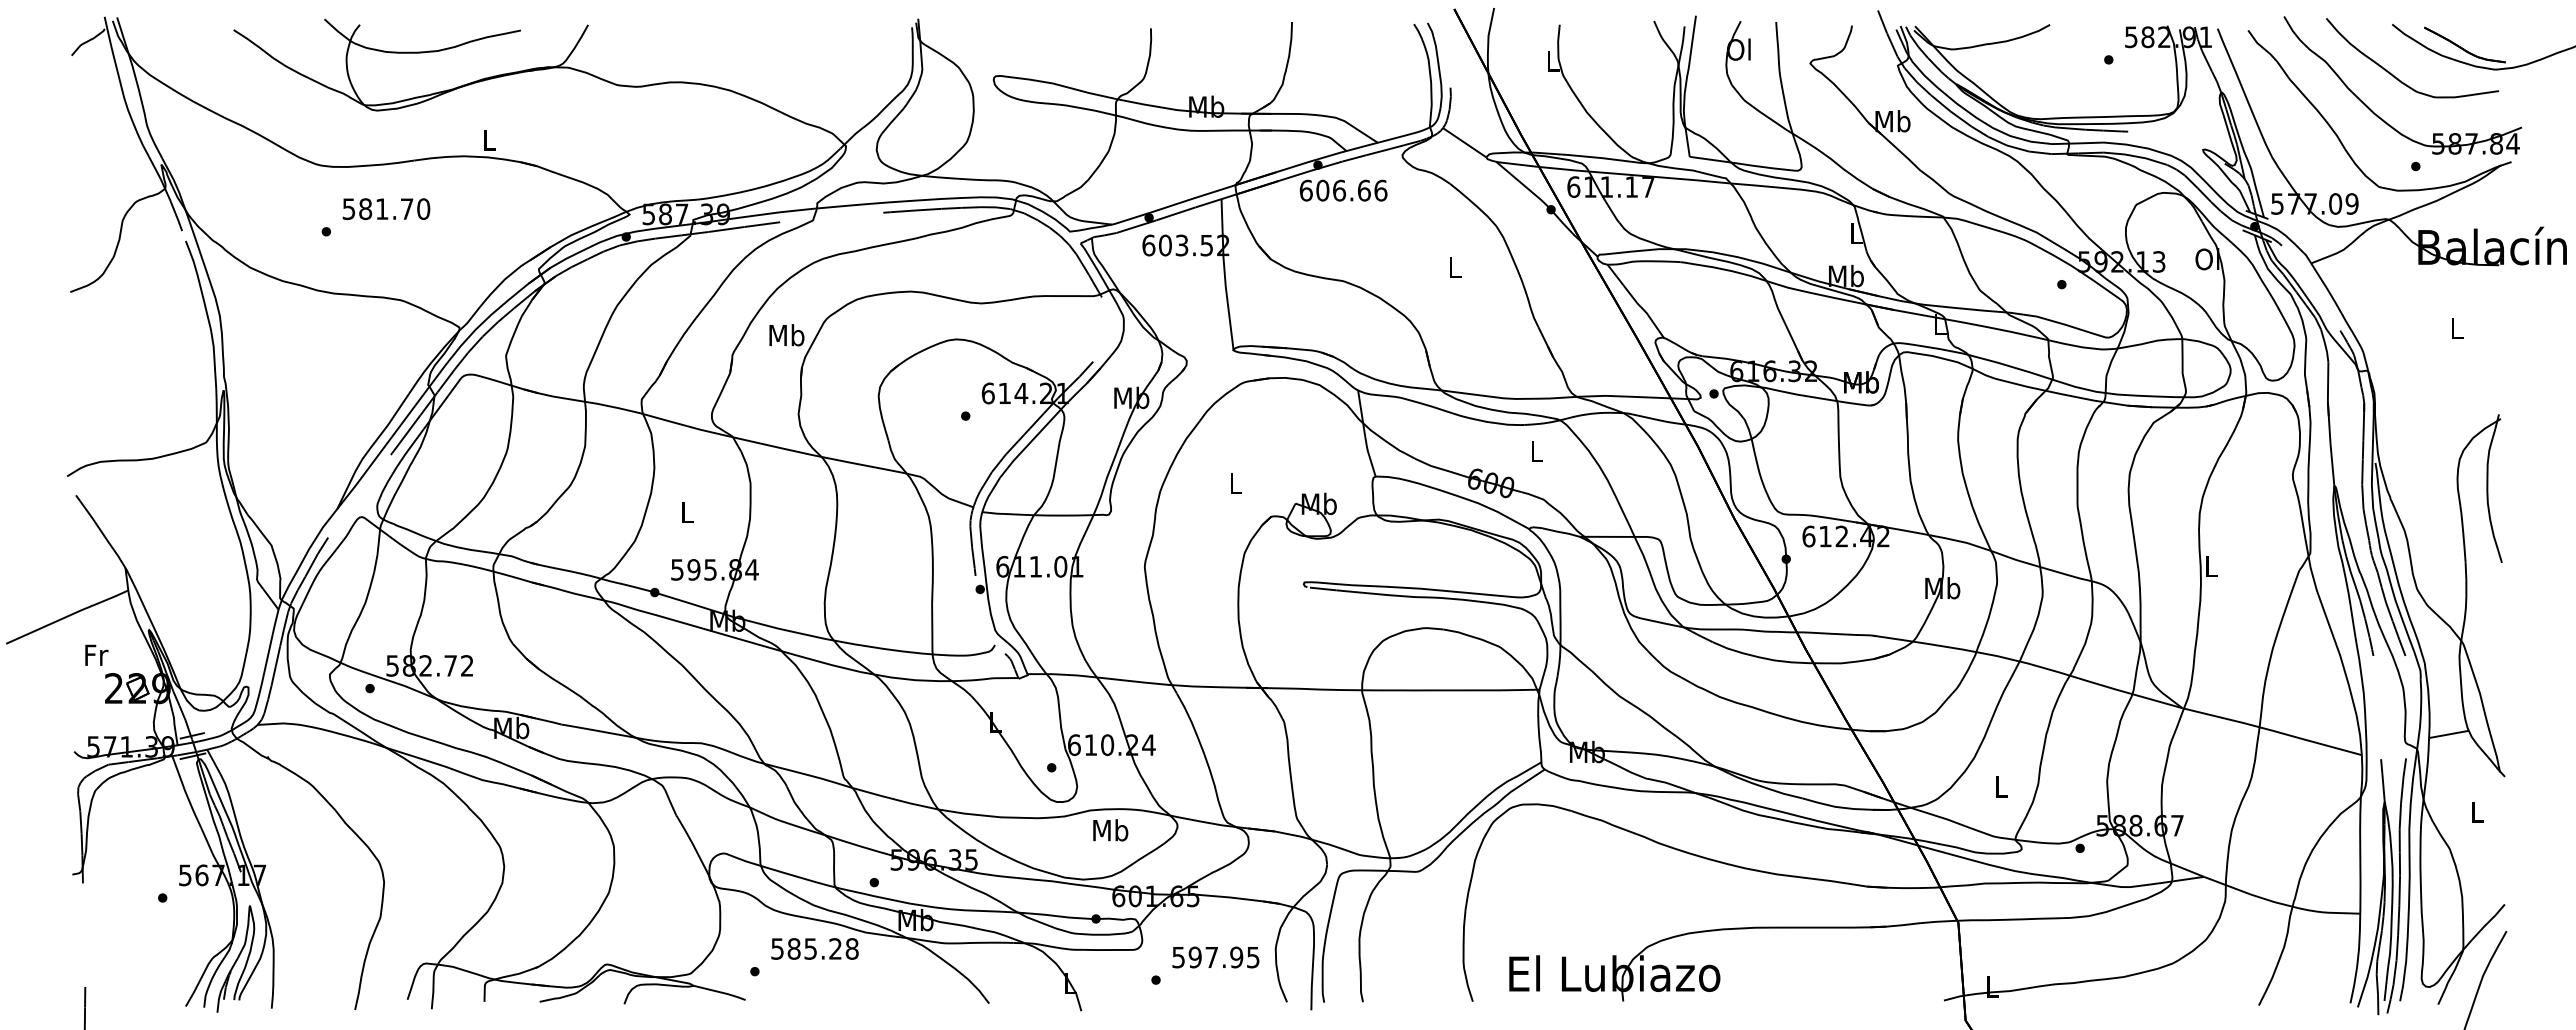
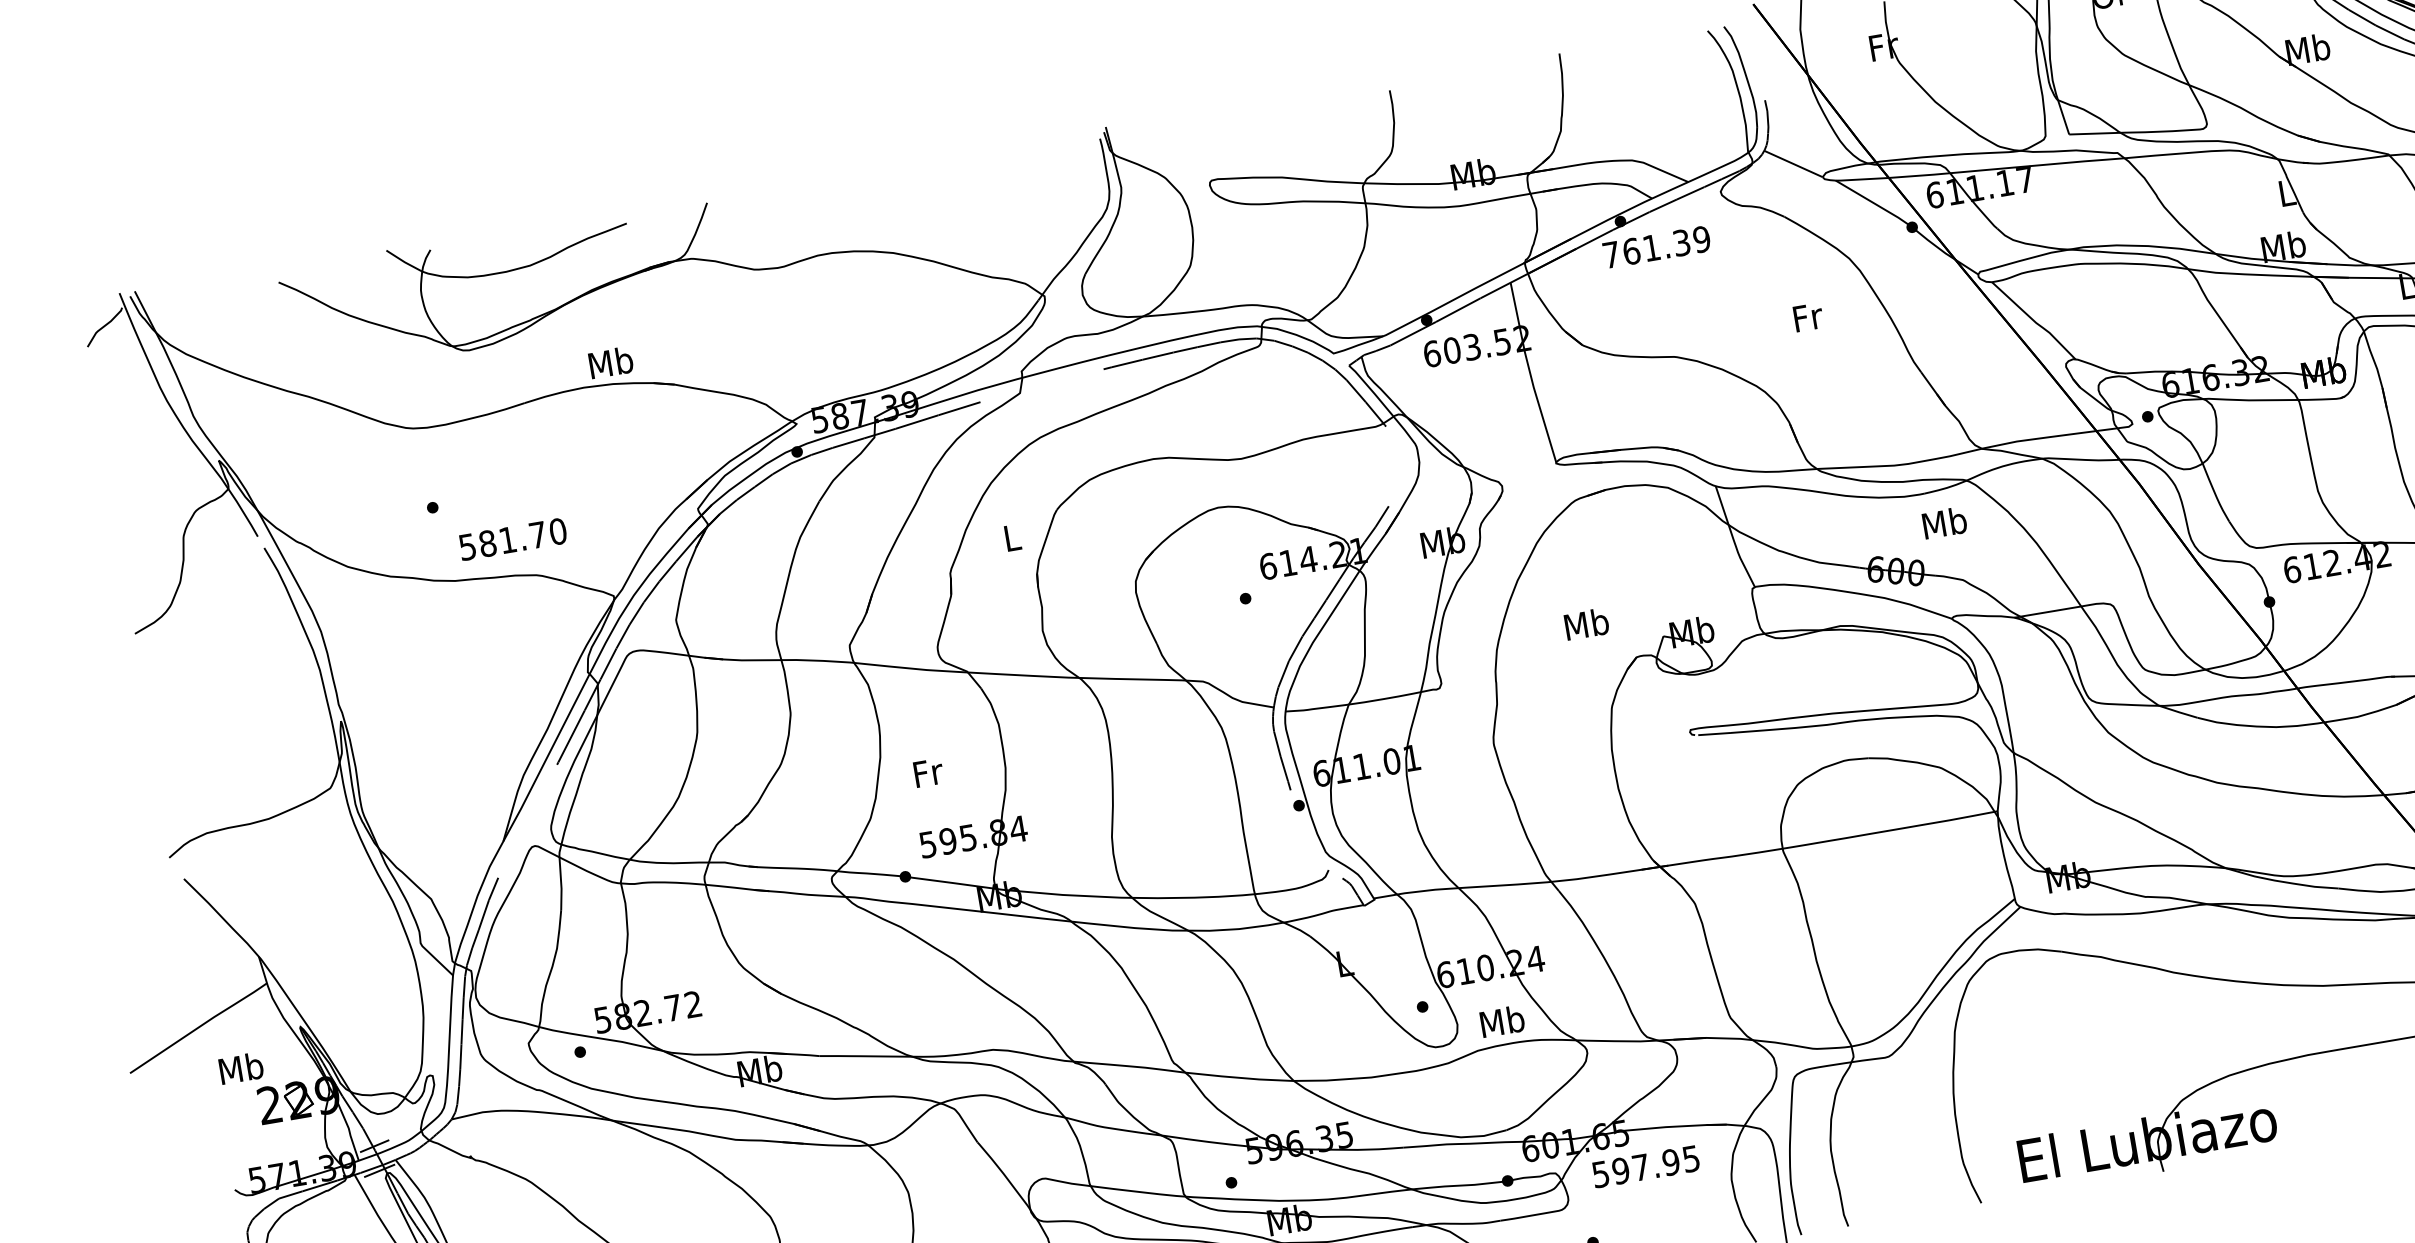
text: (1553, 60) -> (1884, 45), L -> Fr
text: (488, 139) -> (610, 362), L -> Mb
text: (1343, 190) -> (1656, 247), 606.66 -> 761.39
text: (386, 208) -> (512, 538), moved
text: (1455, 267) -> (1808, 317), L -> Fr
text: (786, 335) -> (1011, 538), Mb -> L
text: (1536, 451) -> (1944, 523), L -> Mb
text: (1235, 483) -> (1586, 624), L -> Mb
text: (687, 511) -> (928, 771), L -> Fr
text: (95, 655) -> (240, 1068), Fr -> Mb
text: (1110, 830) -> (1502, 1021), moved
text: (1215, 957) -> (1645, 1166), moved

